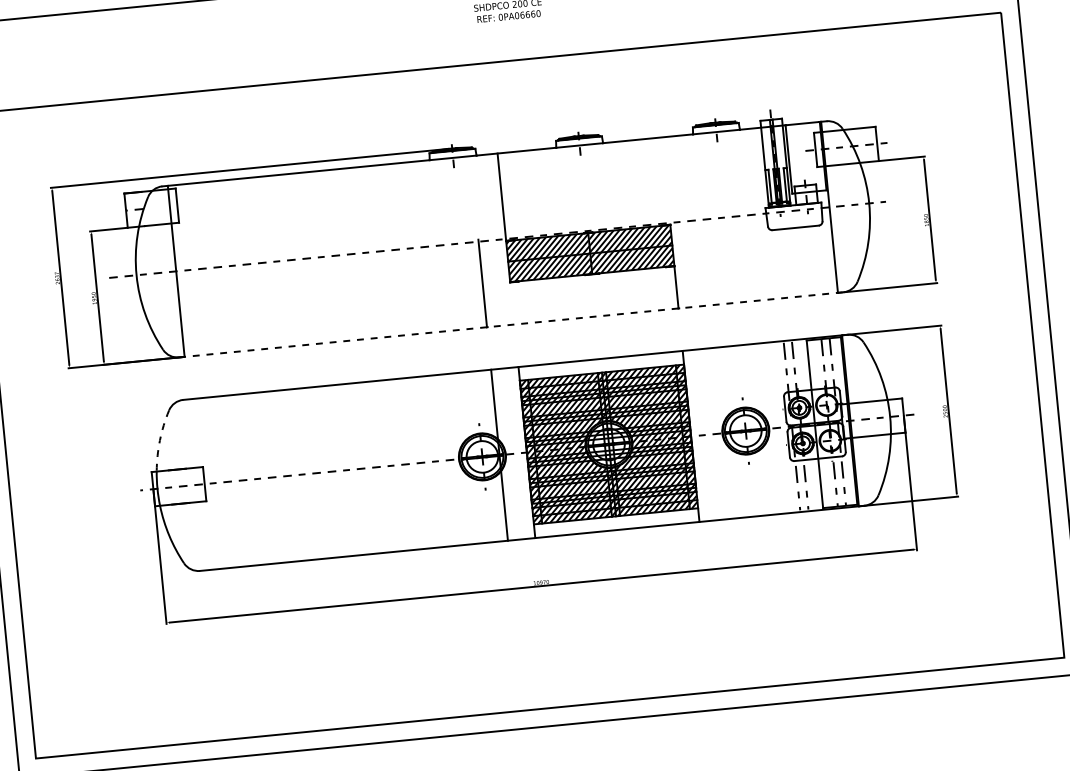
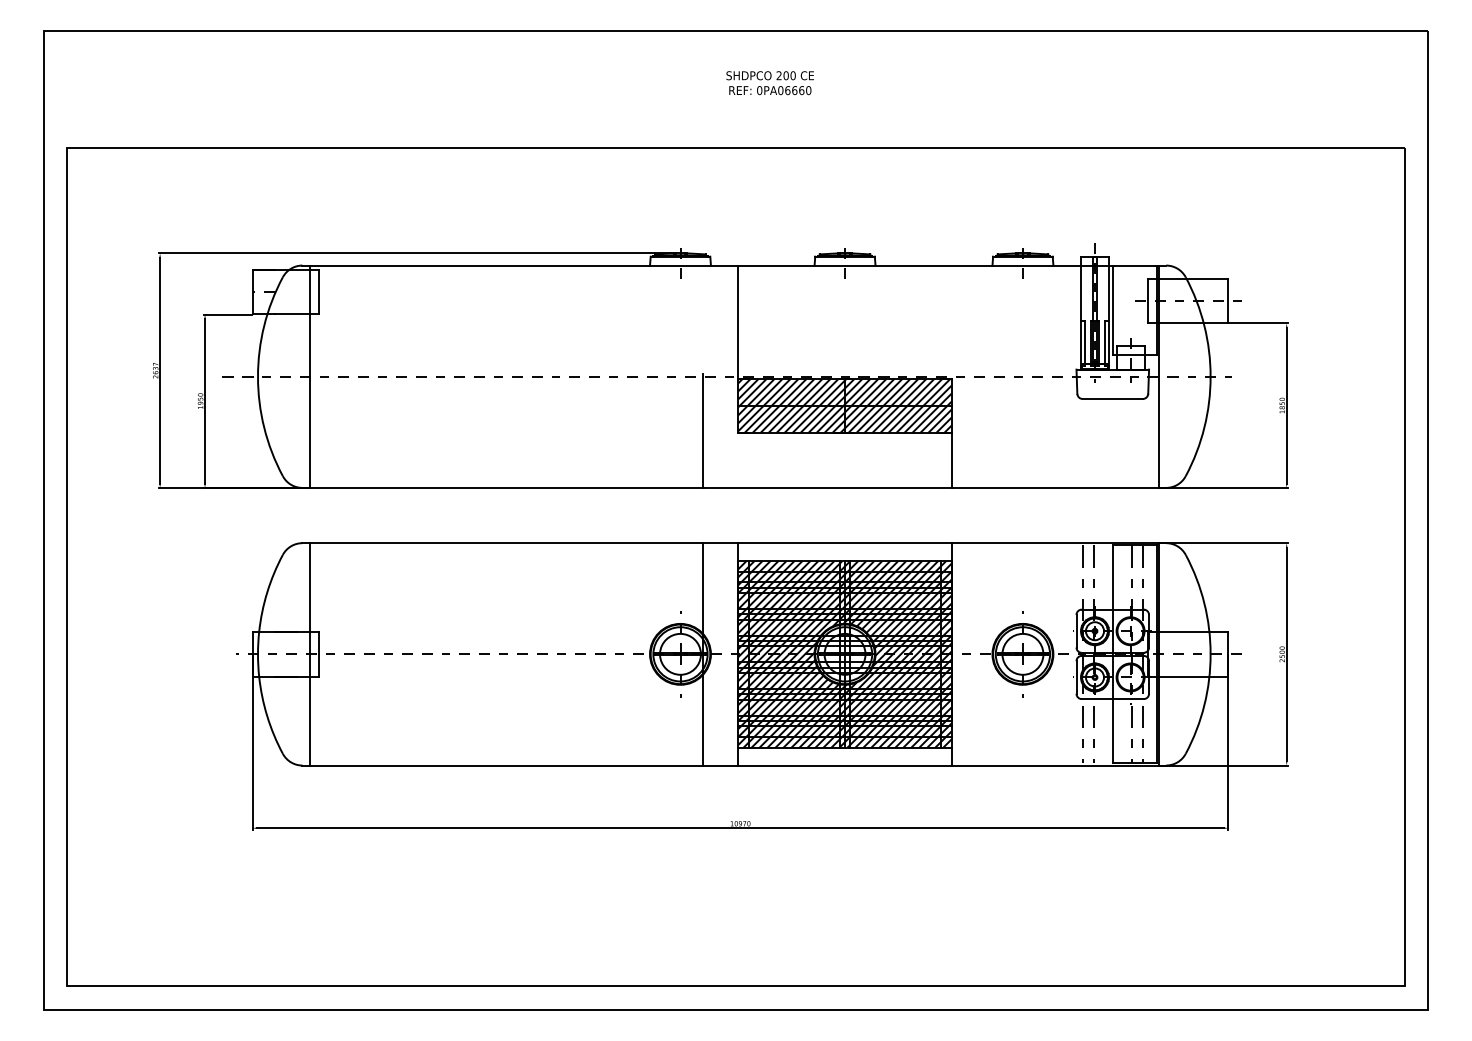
line: (511, 324) -> (734, 487), dashed -> solid
arc: (160, 440) -> (267, 592), dashed -> solid
line: (197, 485) -> (309, 654), added

